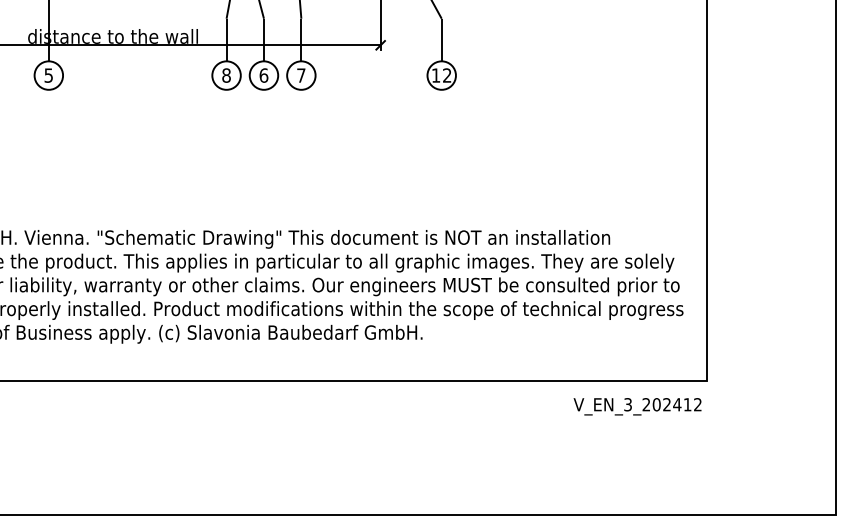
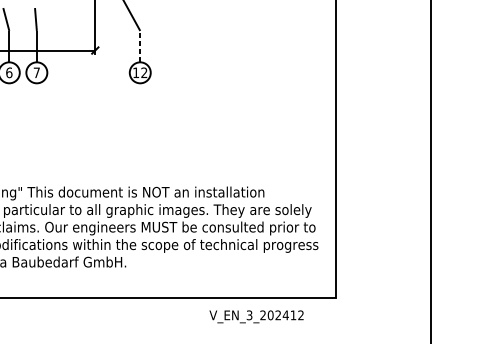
line: (441, 39) -> (140, 46), solid -> dashed
text: (637, 406) -> (256, 316), moved

